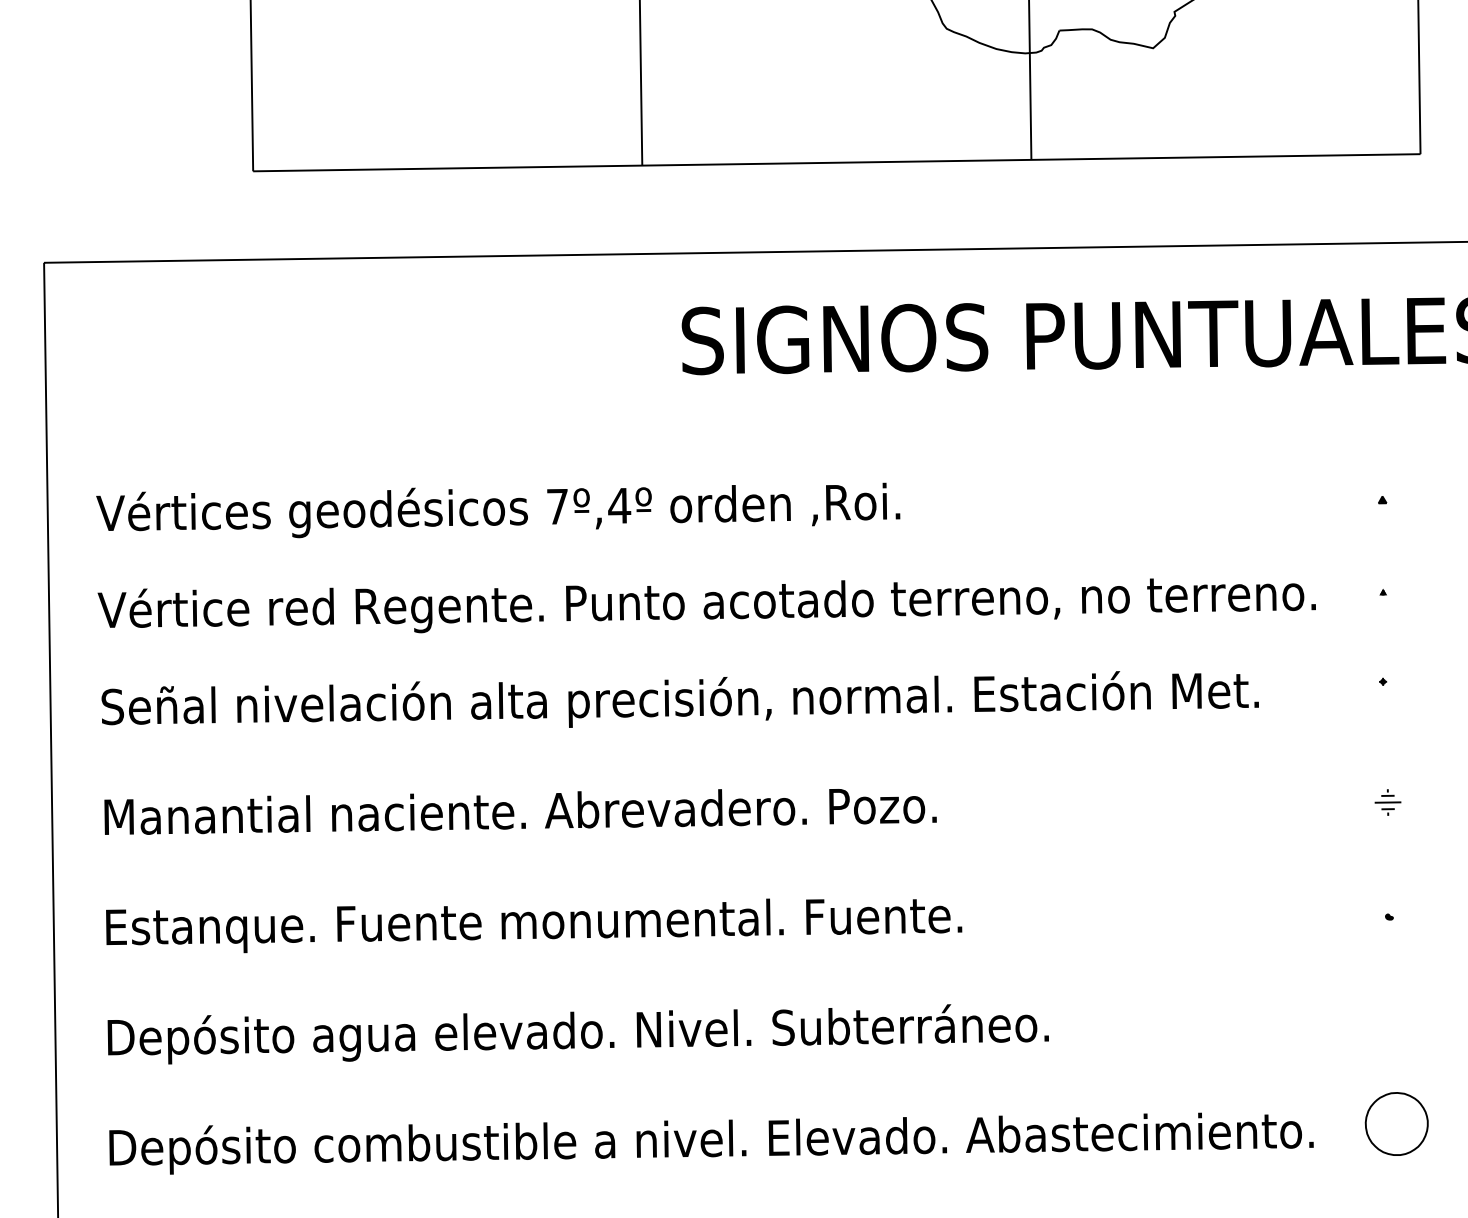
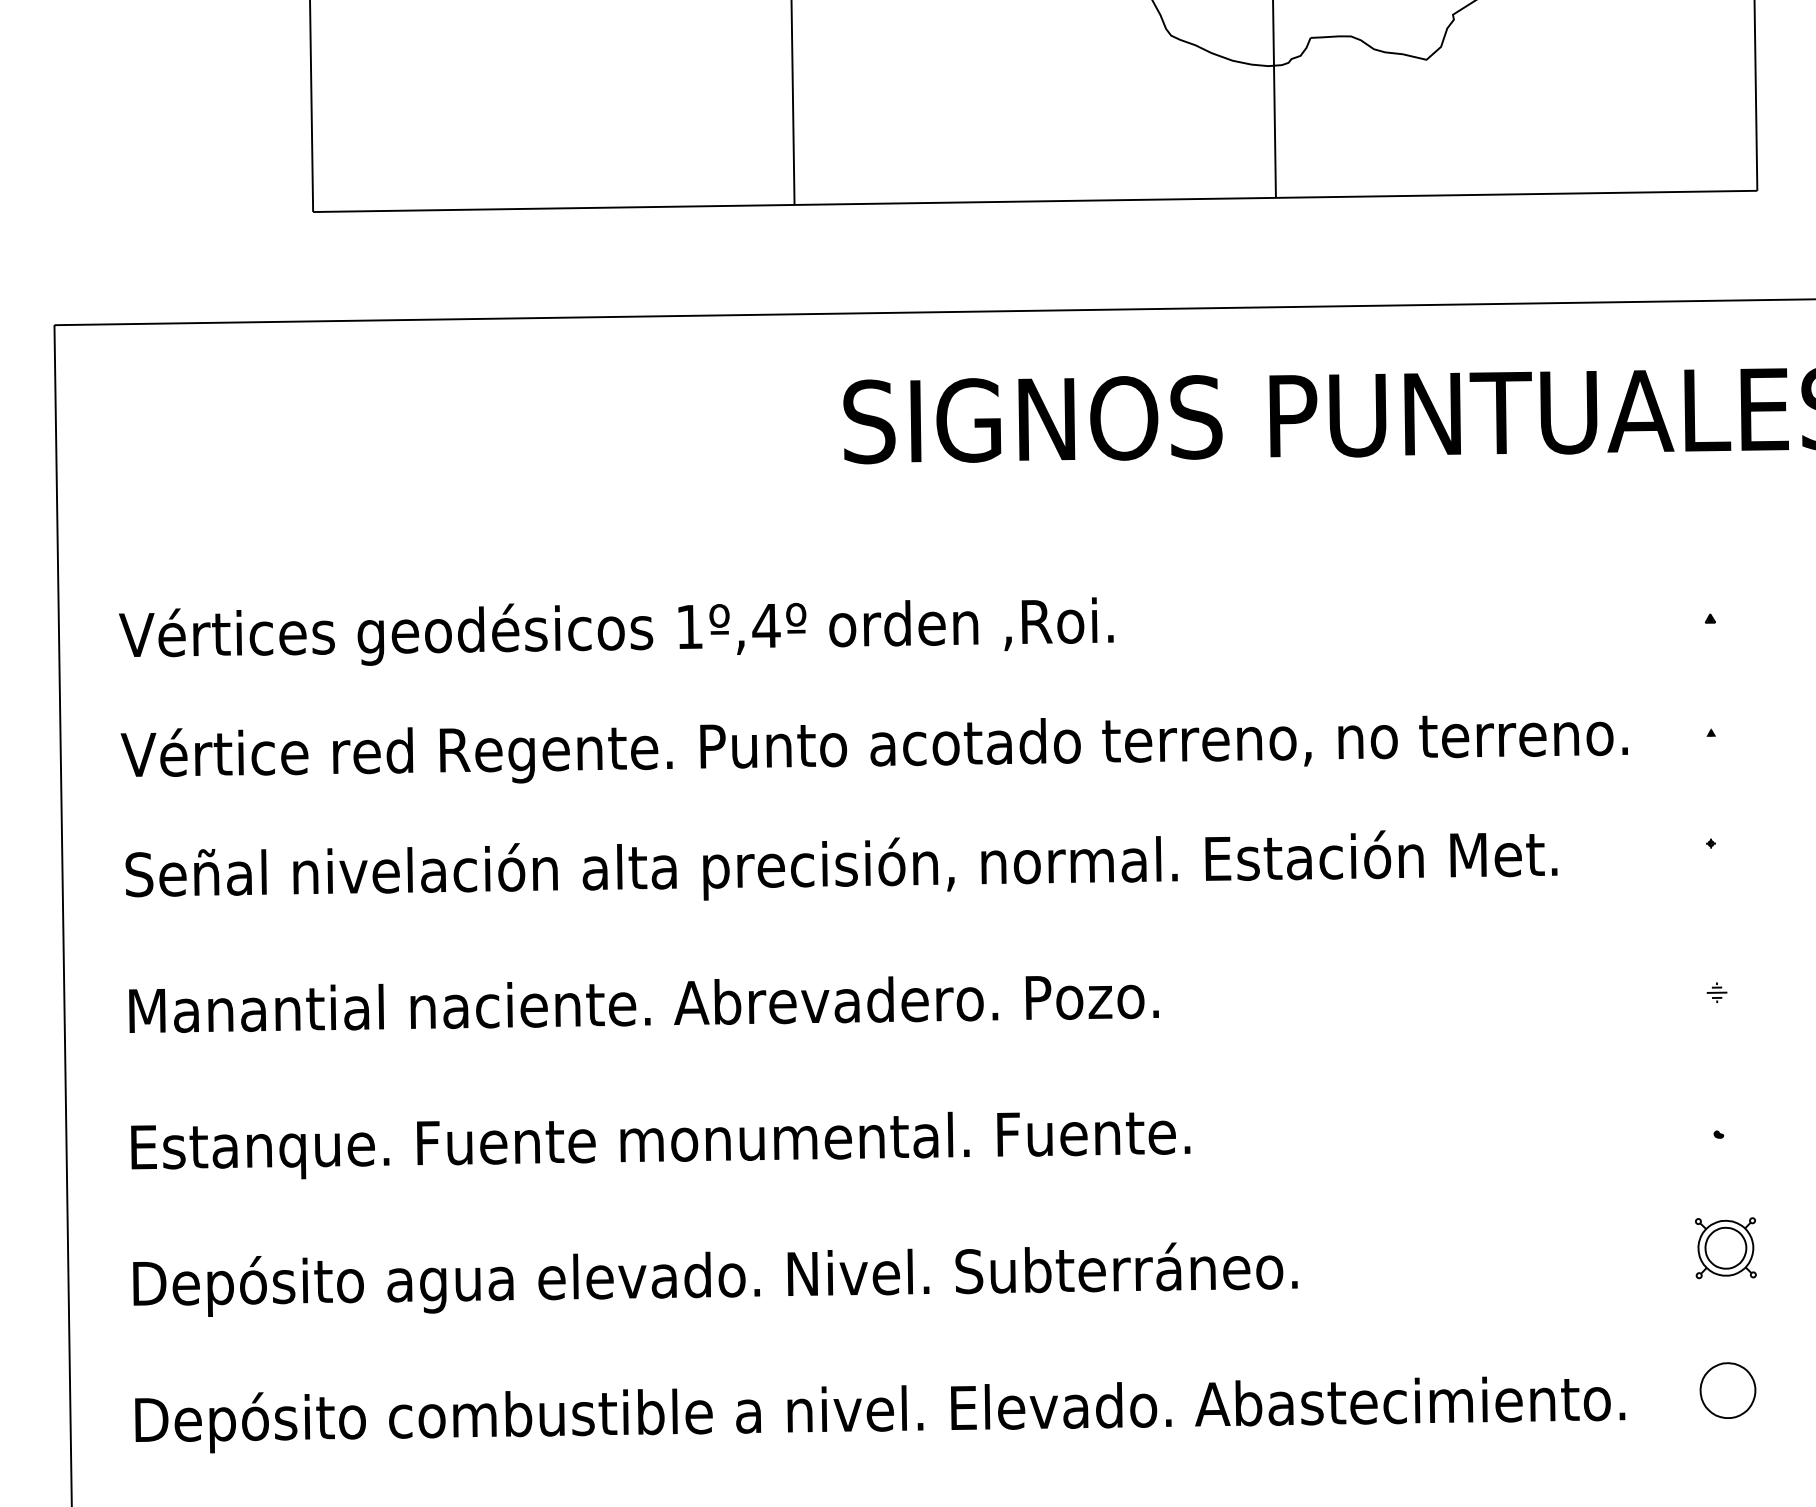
text: (557, 506) -> (689, 626), 7º,4º -> 1º,4º
part: (1387, 802) -> (1716, 992), size x0.62
part: (1394, 1009) -> (1725, 1248), added
part: (1396, 1123) -> (1727, 1390), size x0.71

